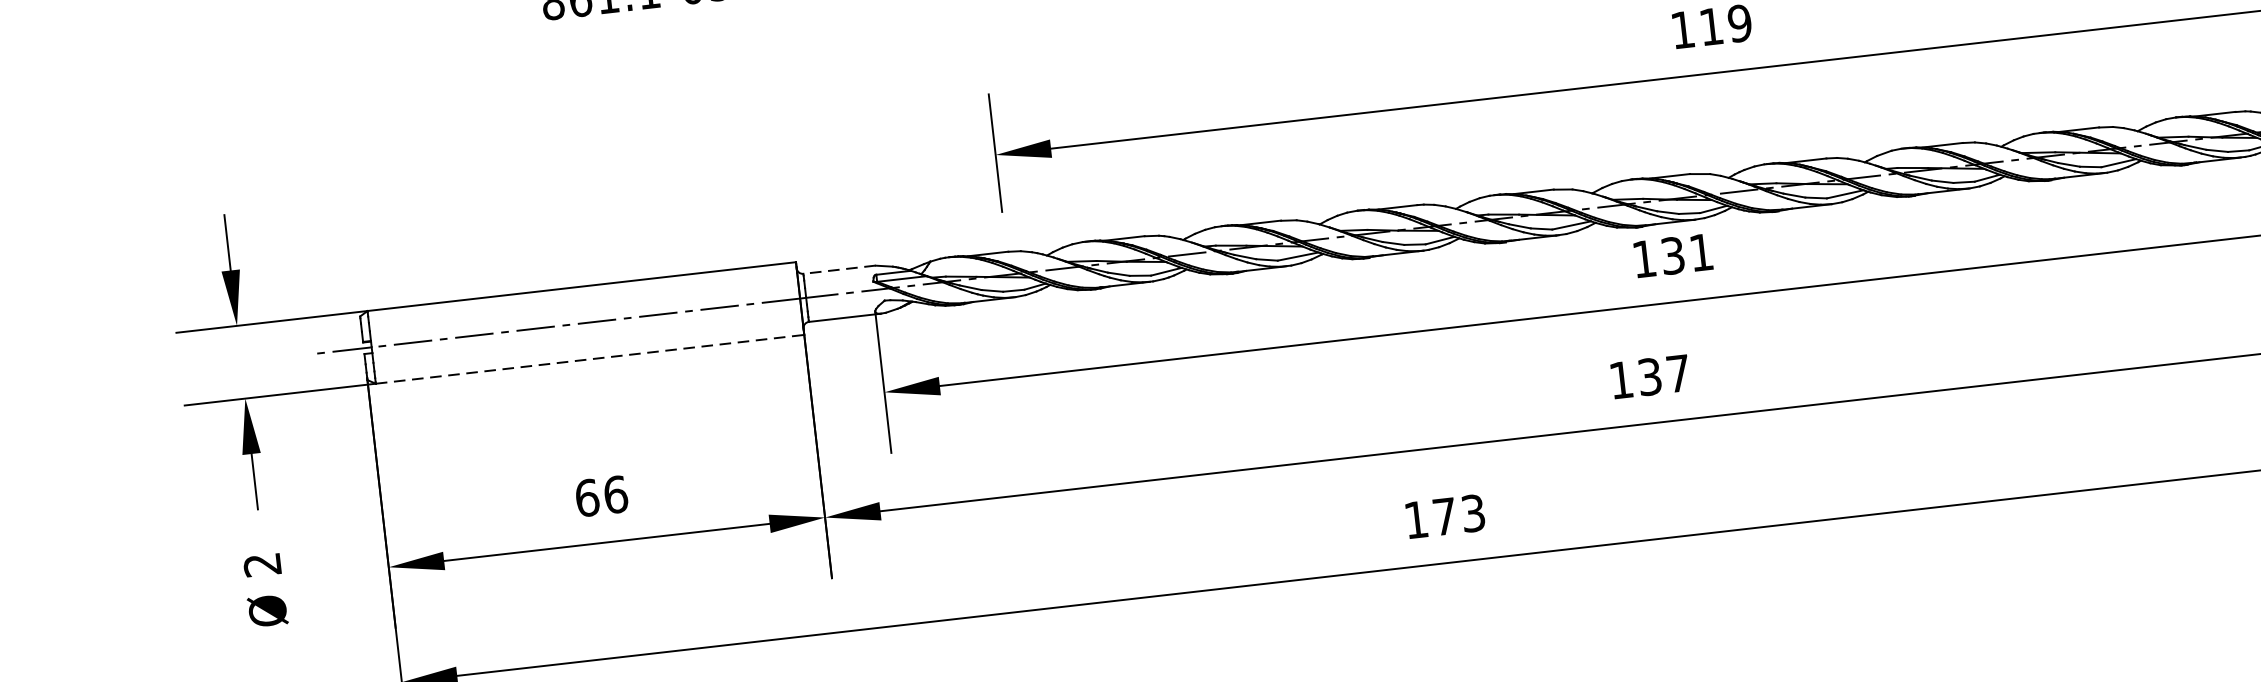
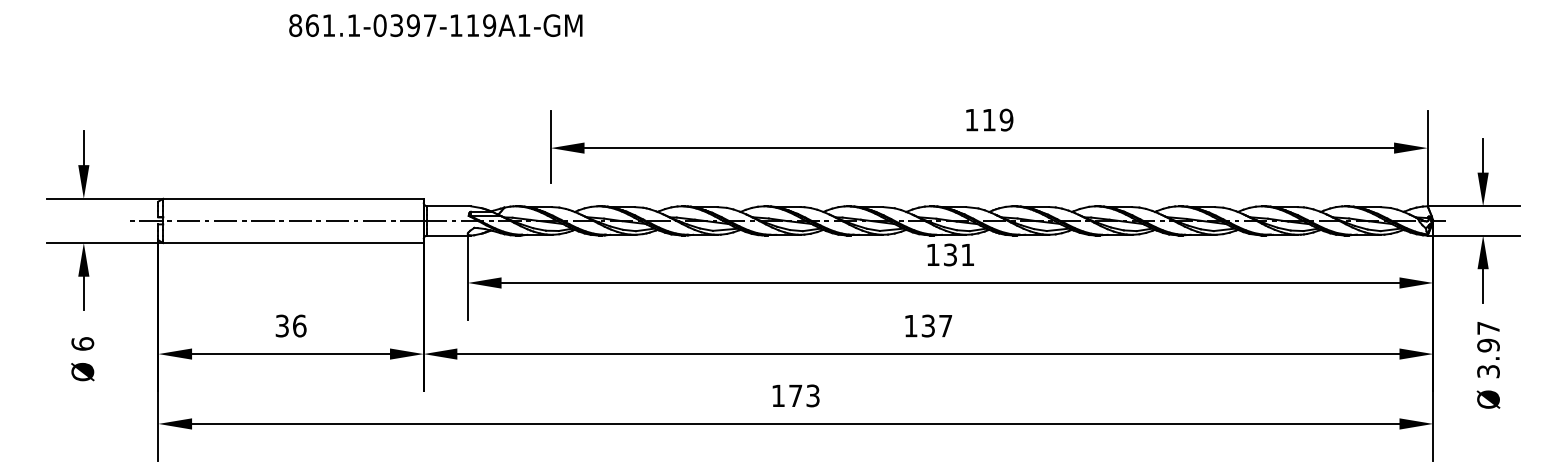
line: (839, 269) -> (449, 206), dashed -> solid
line: (590, 360) -> (293, 243), dashed -> solid
text: (587, 497) -> (282, 325), 66 -> 36
text: (261, 564) -> (82, 343), 2 -> 6

